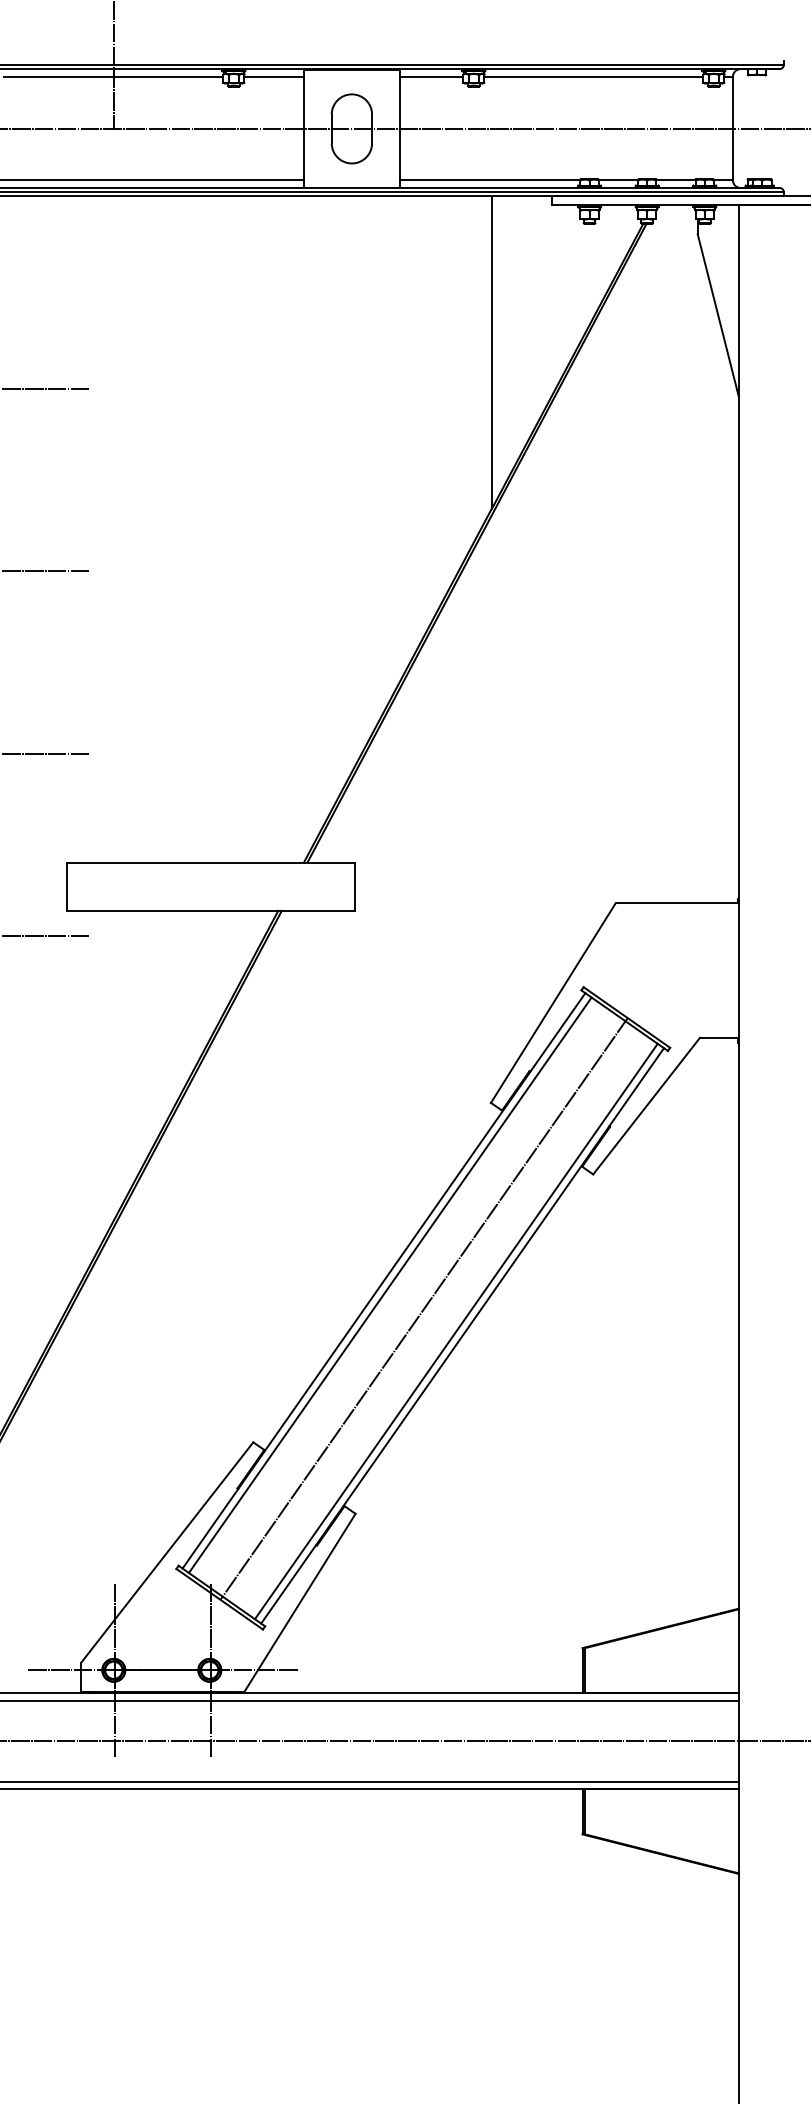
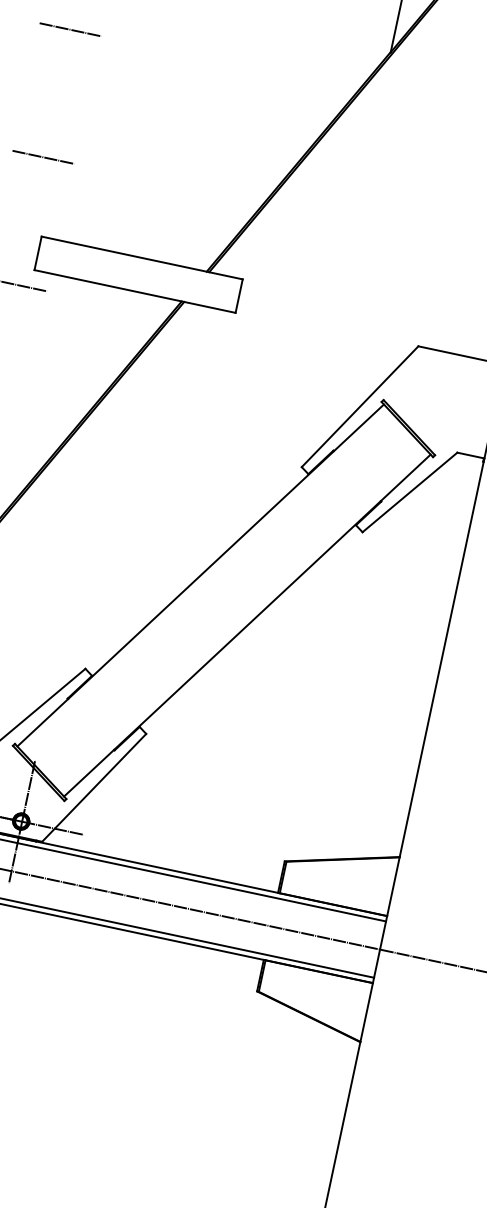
line: (389, 1284) -> (203, 578), removed
line: (424, 1308) -> (224, 600), removed
line: (455, 1331) -> (243, 621), removed

